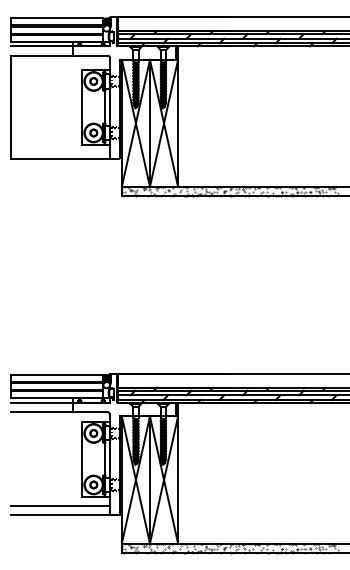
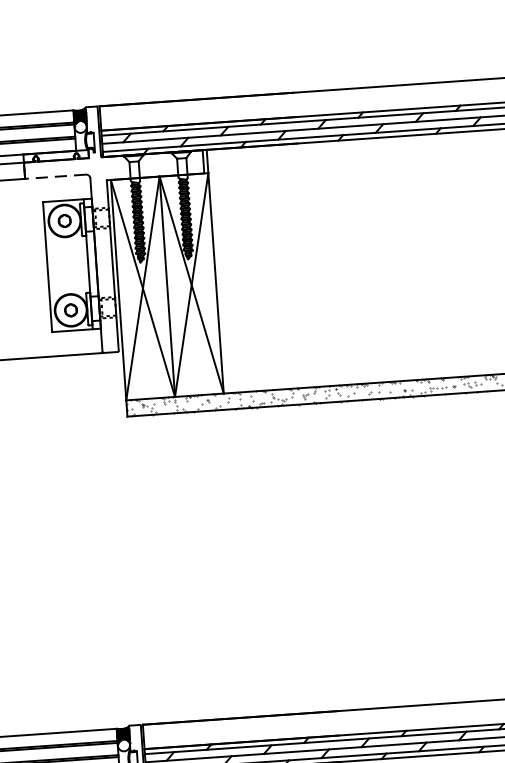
line: (90, 55) -> (55, 176), solid -> dashed

